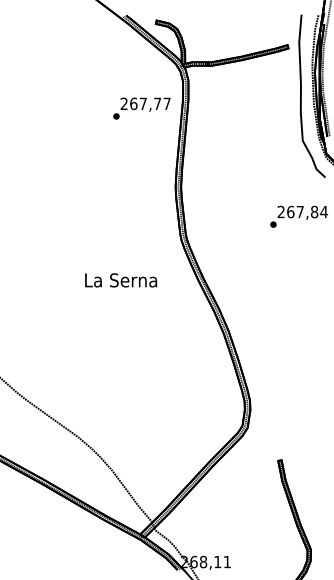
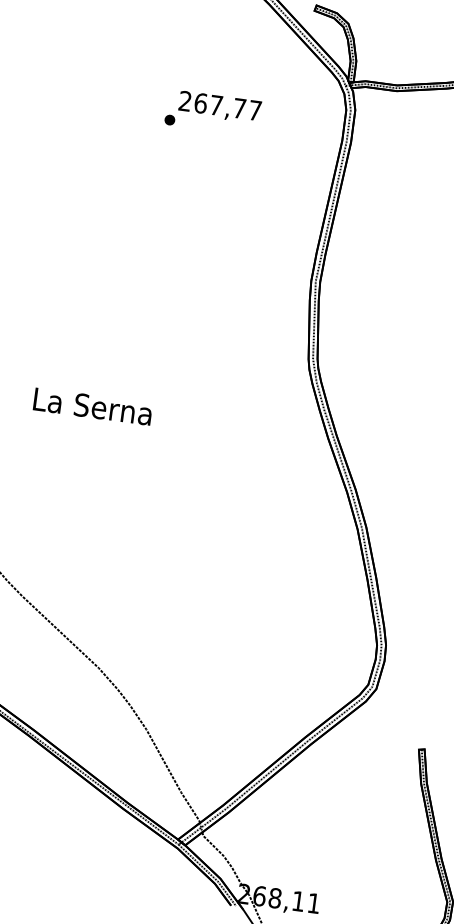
text: (141, 108) -> (212, 112), moved
text: (121, 280) -> (93, 406), moved

